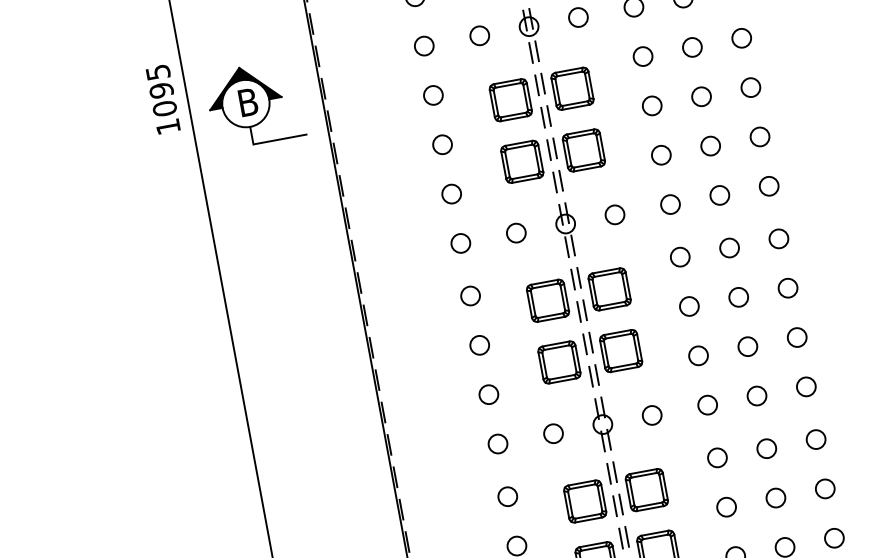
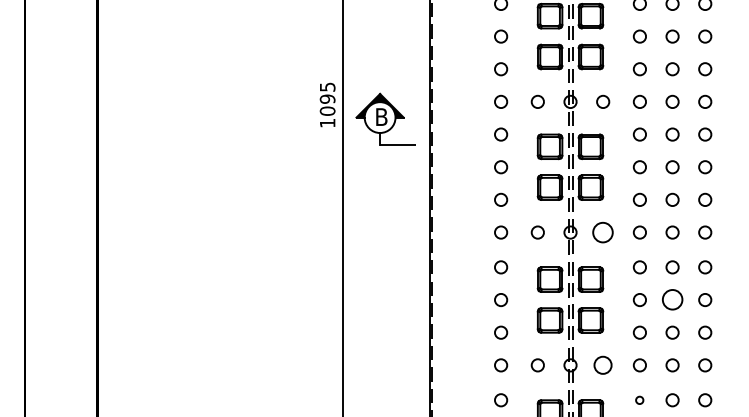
circle: (615, 214) -> (603, 232), size x1.6
circle: (738, 298) -> (672, 300), size x1.6
circle: (652, 415) -> (603, 365), size x1.4
circle: (716, 458) -> (639, 400), size x0.6

